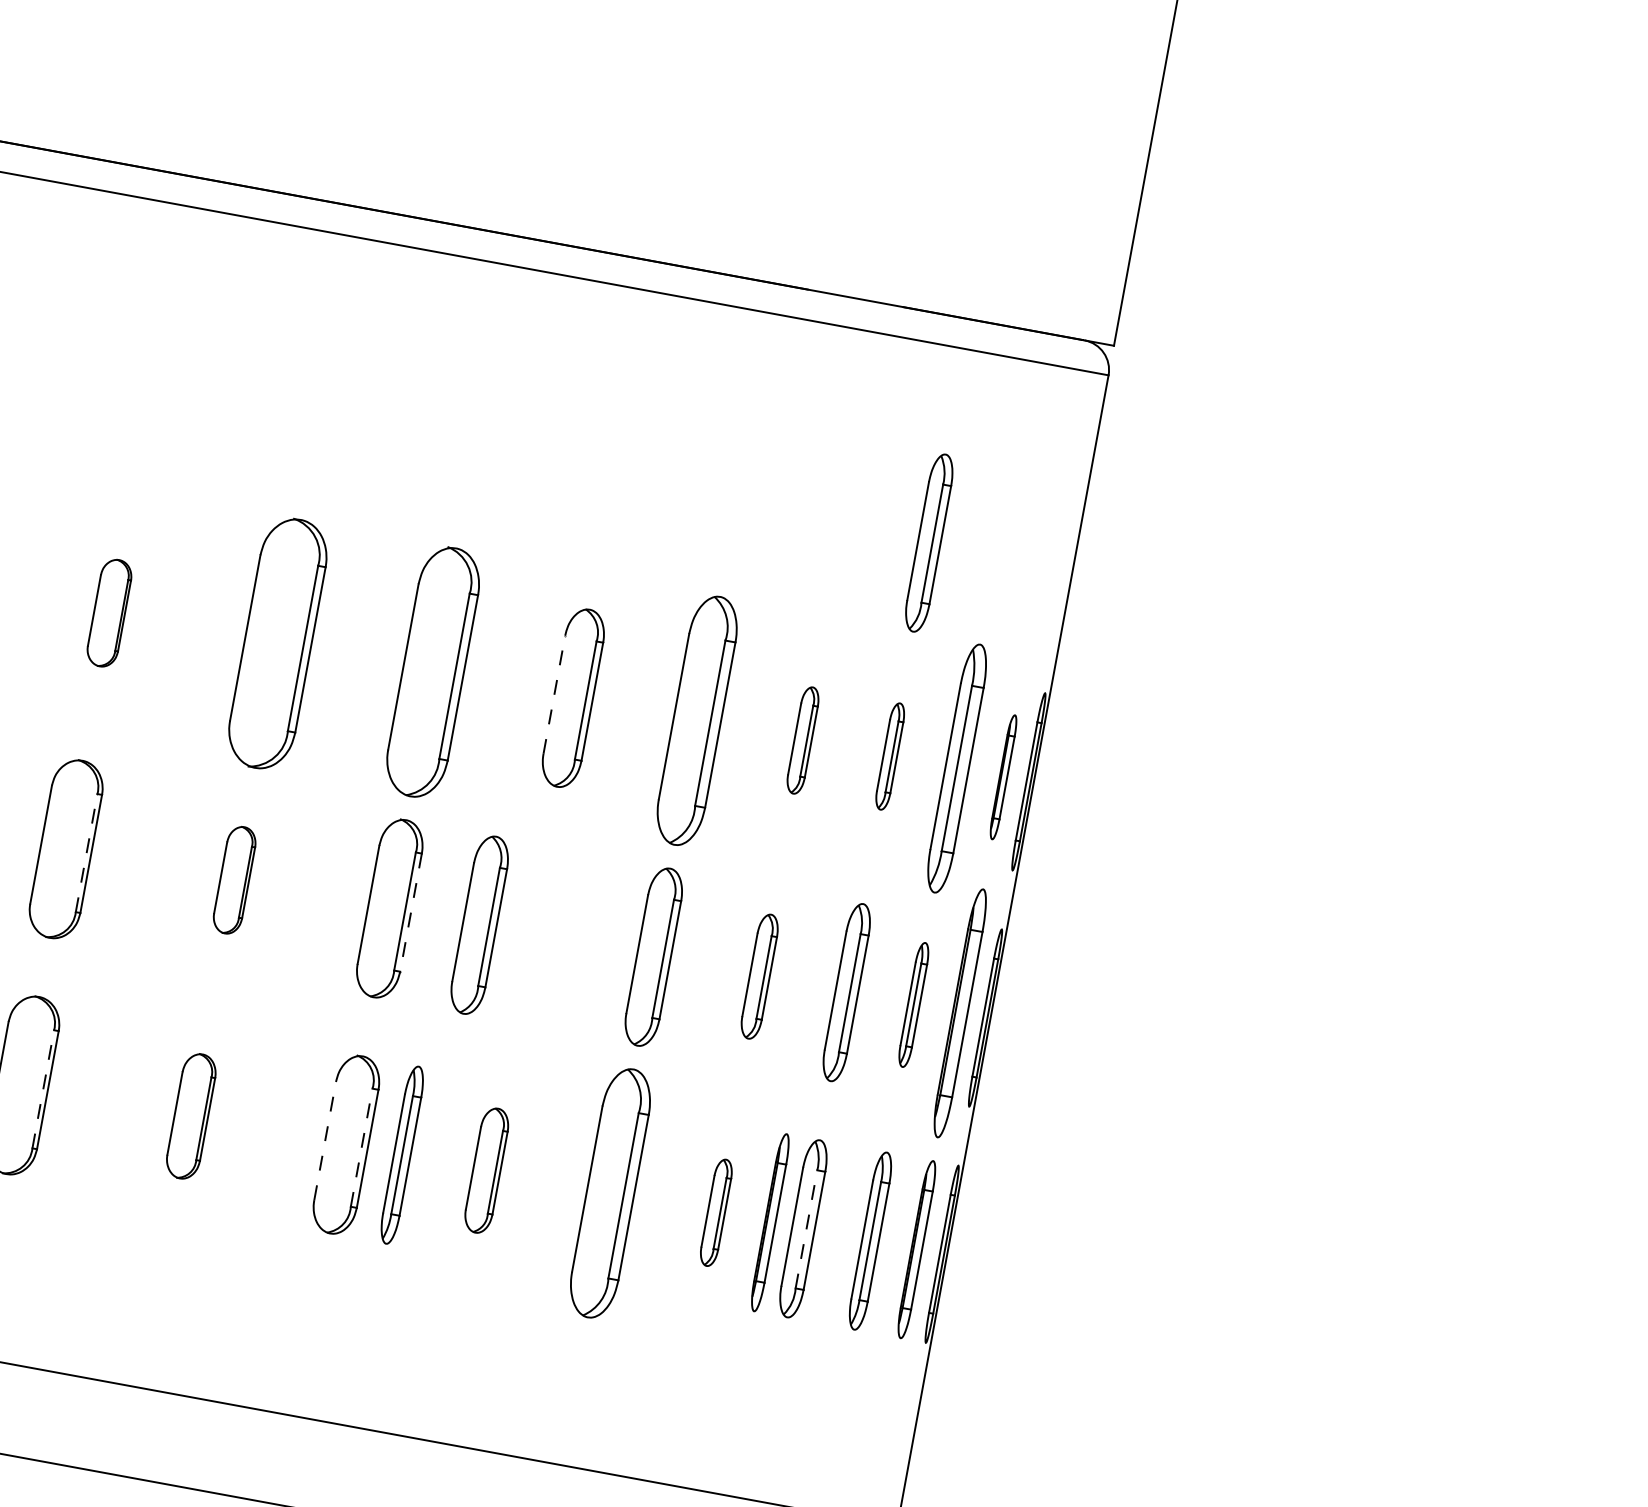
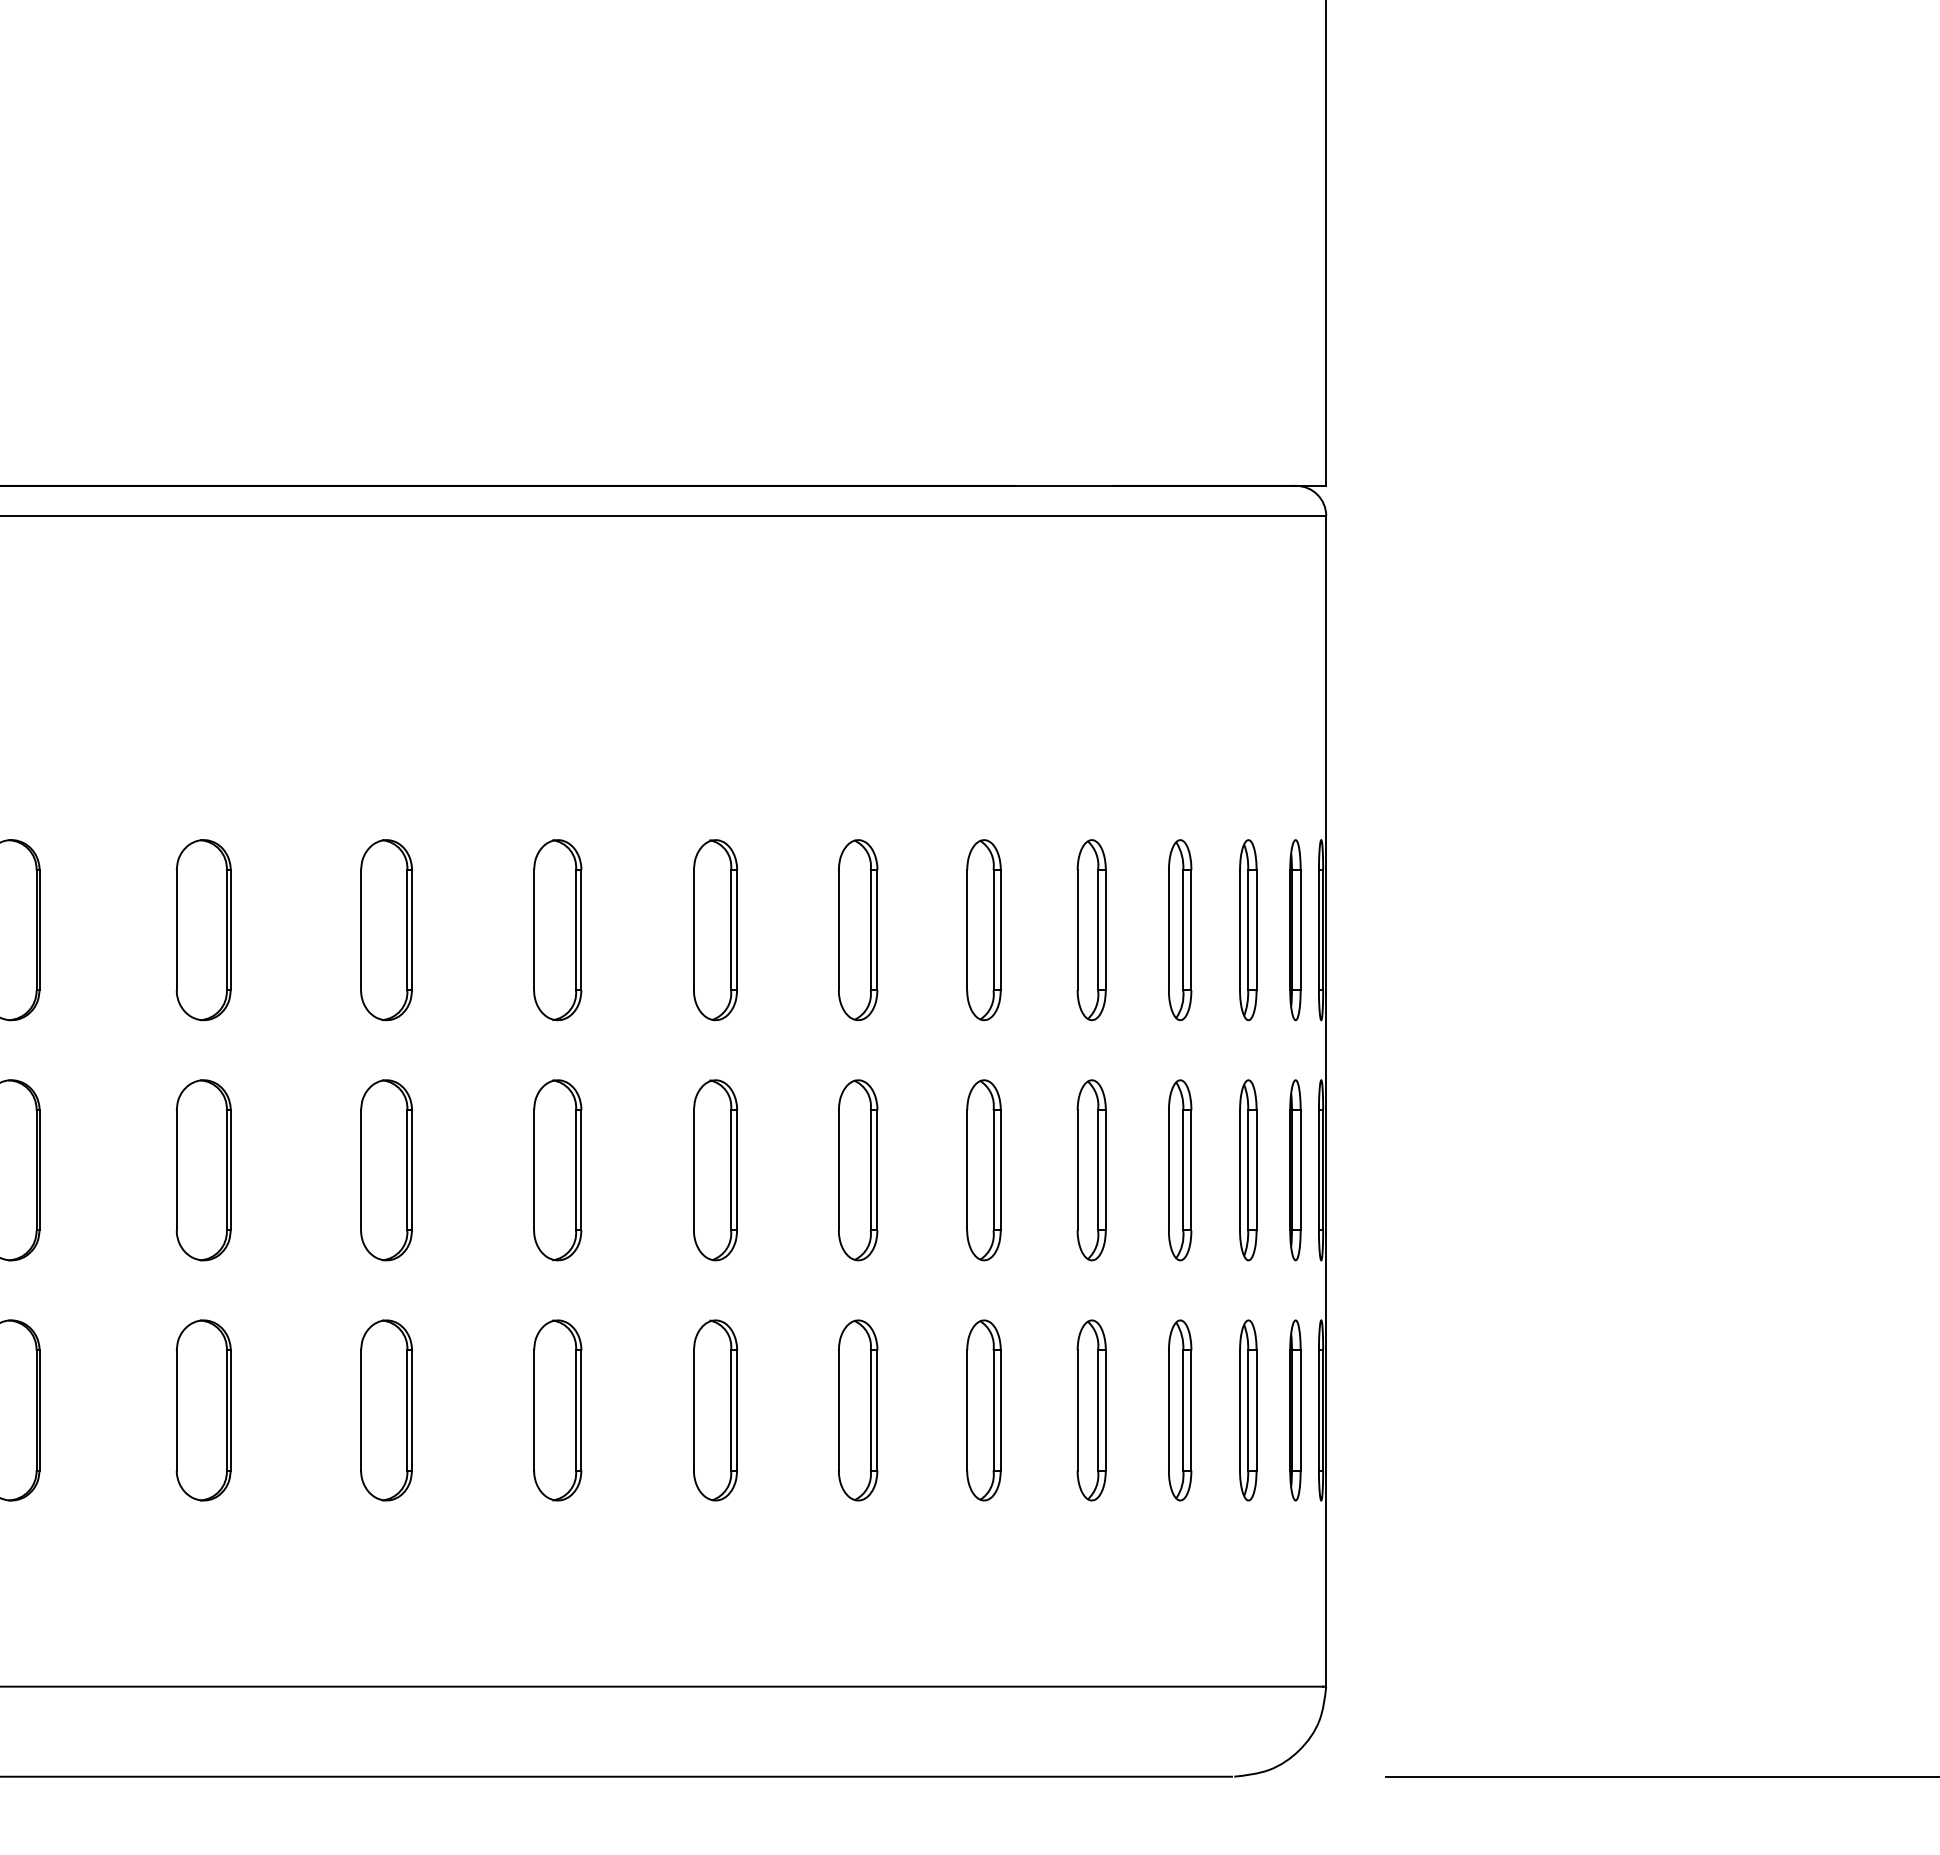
part: (929, 543) -> (1180, 713), removed
part: (109, 613) -> (386, 930), size x1.67
part: (277, 644) -> (557, 930), size x0.71
part: (433, 672) -> (715, 930), size x0.71
line: (554, 694) -> (838, 929), dashed -> solid
part: (696, 721) -> (983, 930), size x0.71
part: (802, 740) -> (1091, 930), size x1.67
part: (890, 756) -> (1180, 930), size x1.67
part: (957, 769) -> (1248, 930), size x0.71
part: (1003, 777) -> (1295, 930), size x1.43
line: (86, 852) -> (407, 1169), dashed -> solid
part: (234, 880) -> (557, 1170), size x1.67
line: (411, 912) -> (737, 1170), dashed -> solid
part: (479, 925) -> (806, 1170), removed
part: (530, 934) -> (858, 1170), added
part: (759, 976) -> (1091, 1170), size x1.43
part: (913, 1005) -> (1248, 1170), size x1.43
part: (960, 1013) -> (1295, 1170), size x0.71
line: (43, 1088) -> (407, 1409), dashed -> solid
part: (190, 1116) -> (557, 1410), size x1.43
line: (324, 1139) -> (693, 1409), dashed -> solid
line: (362, 1146) -> (731, 1409), dashed -> solid
part: (402, 1155) -> (772, 1410), removed
part: (487, 1170) -> (858, 1410), size x1.43
part: (609, 1193) -> (983, 1410), size x0.71
part: (716, 1212) -> (1091, 1410), size x1.67
part: (770, 1222) -> (1146, 1410), removed
line: (806, 1228) -> (1183, 1409), dashed -> solid

